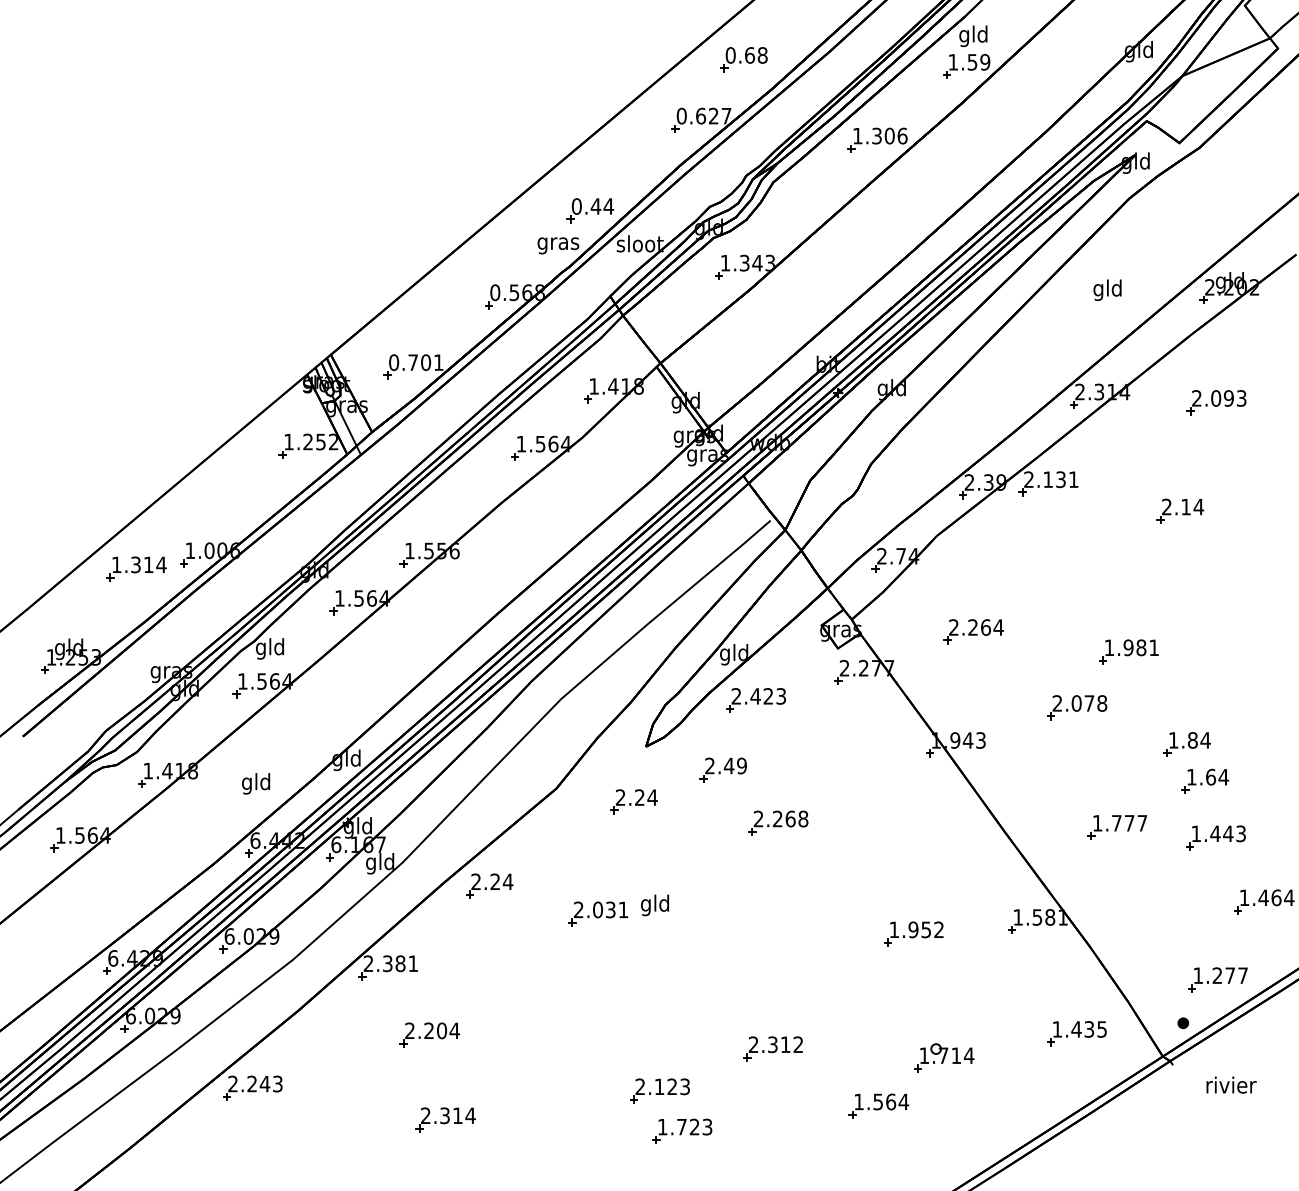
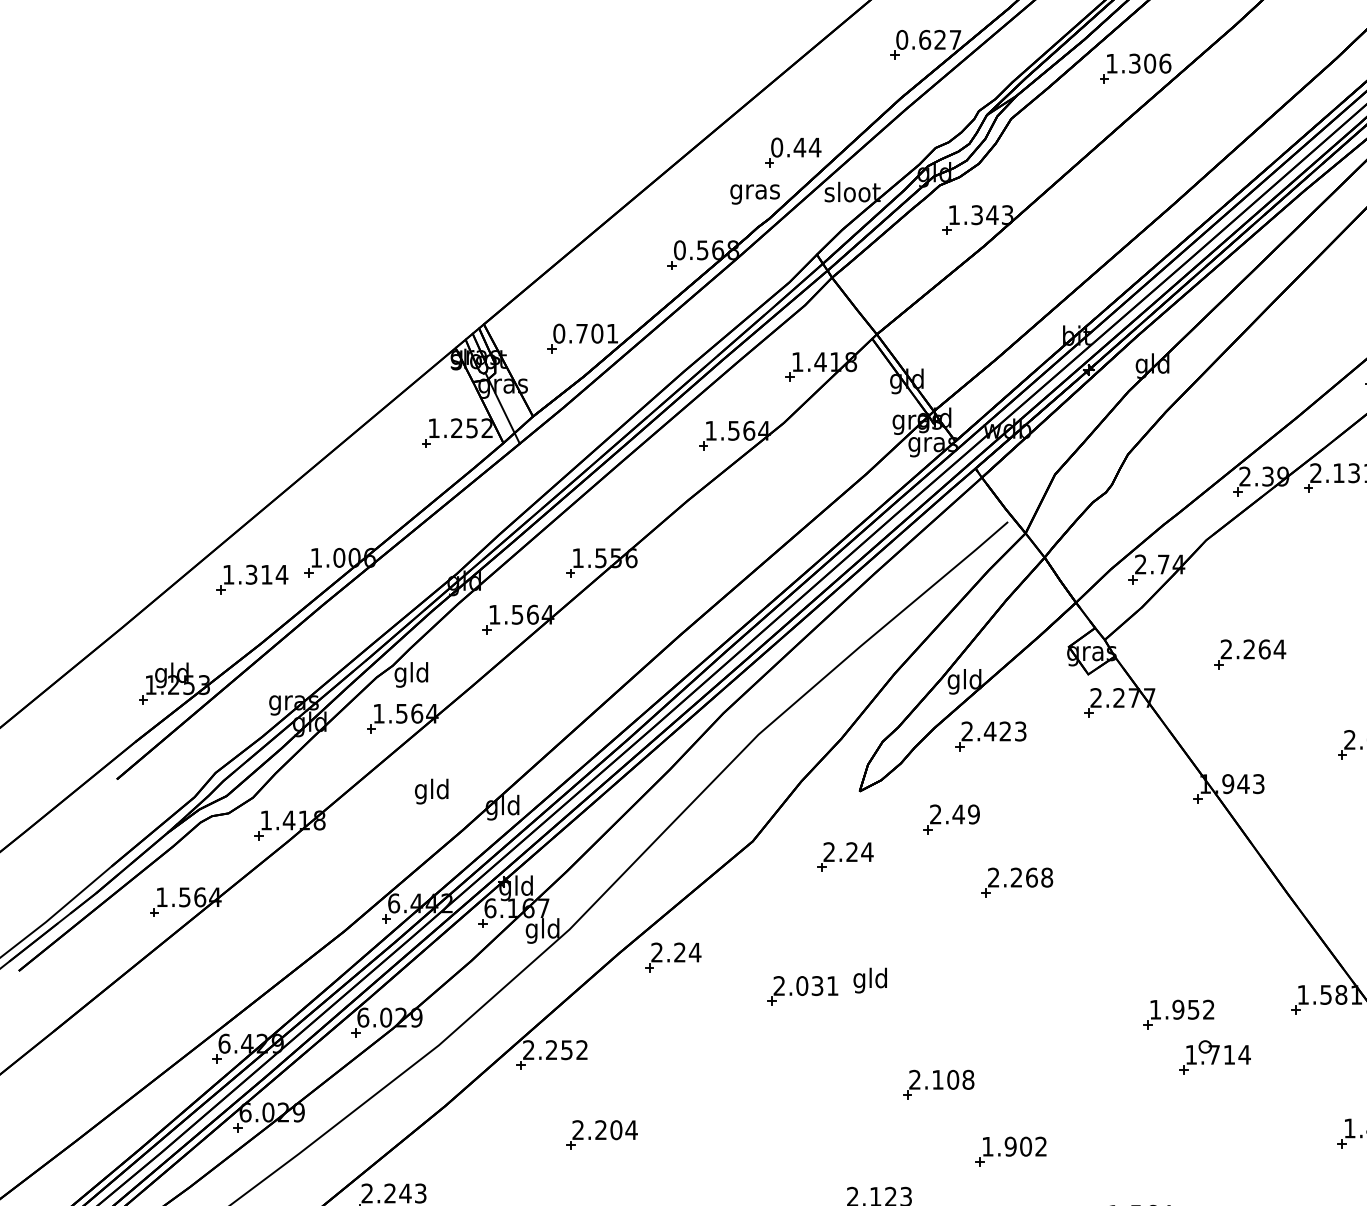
text: (256, 783) -> (432, 791), moved
text: (400, 963) -> (566, 1049), 2.381 -> 2.252
part: (712, 992) -> (938, 1084), added
text: (769, 1044) -> (1006, 1146), 2.312 -> 1.902
part: (944, 1057) -> (1215, 1057), moved

